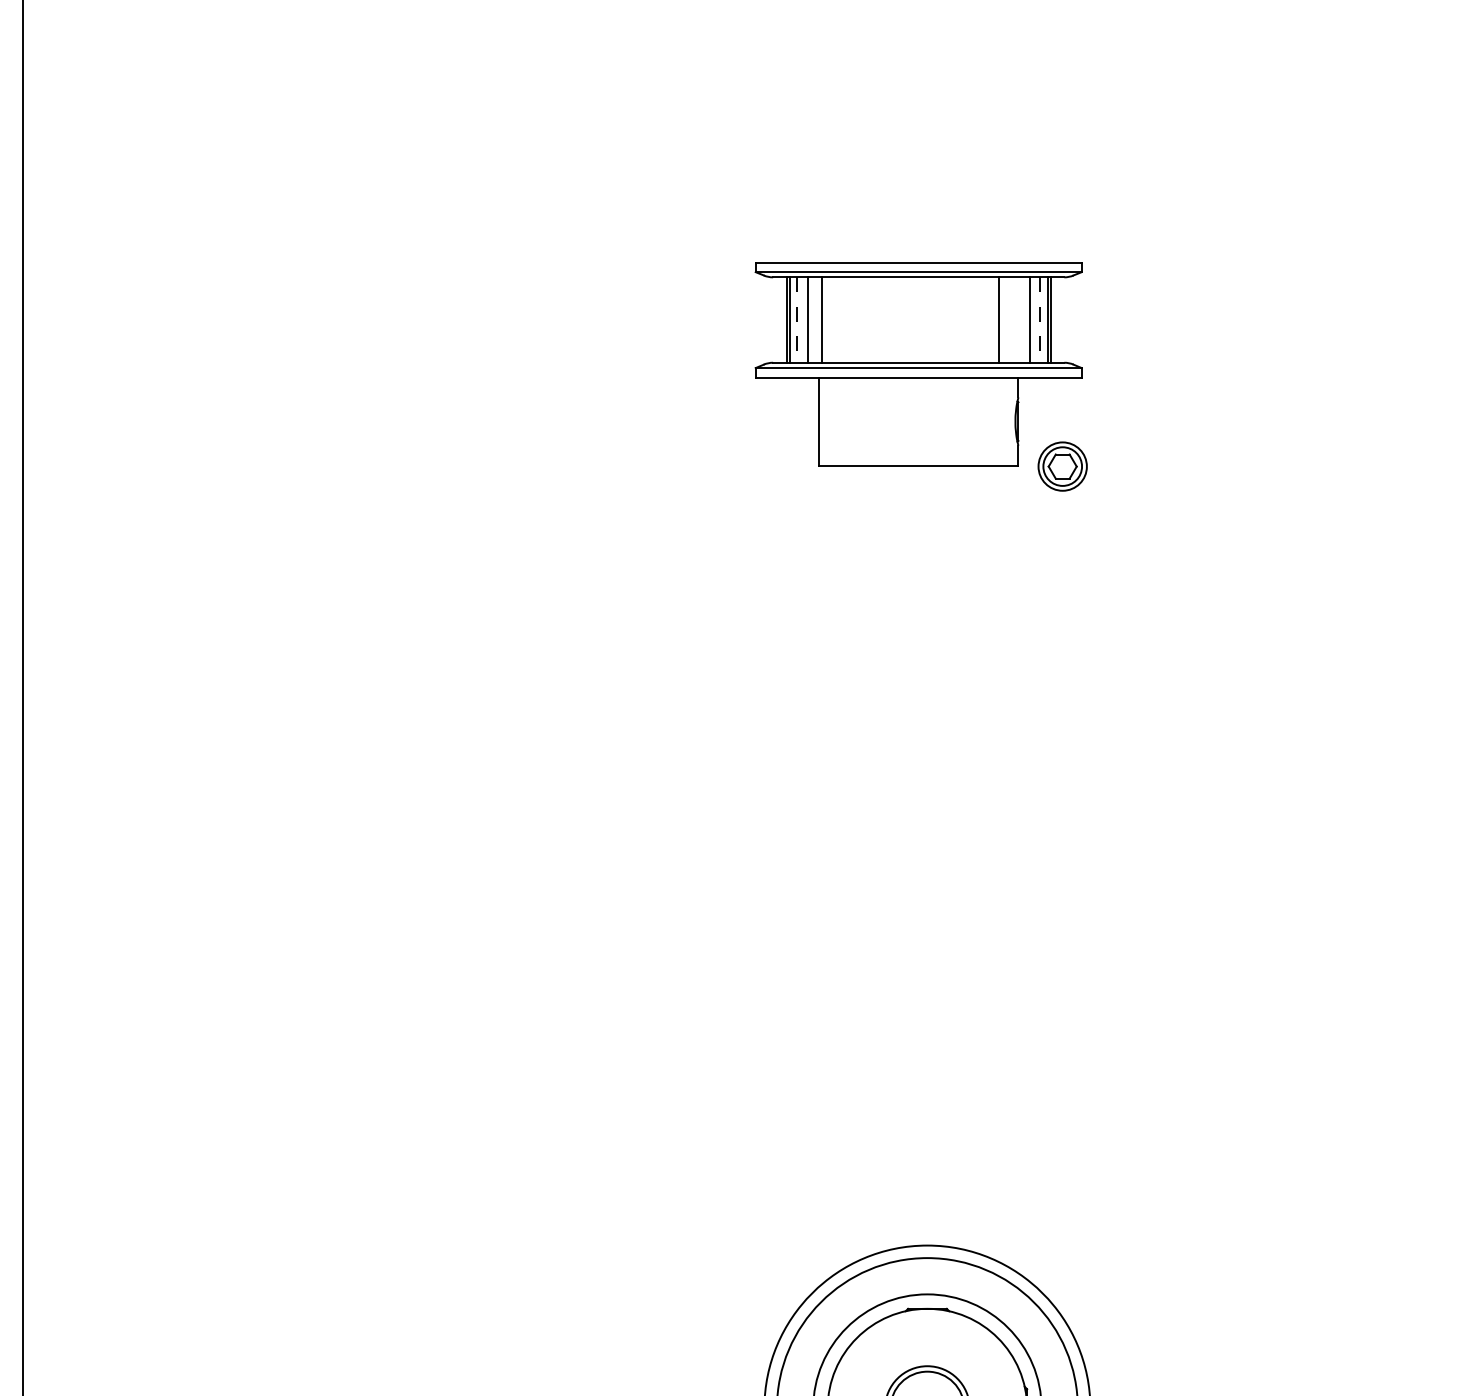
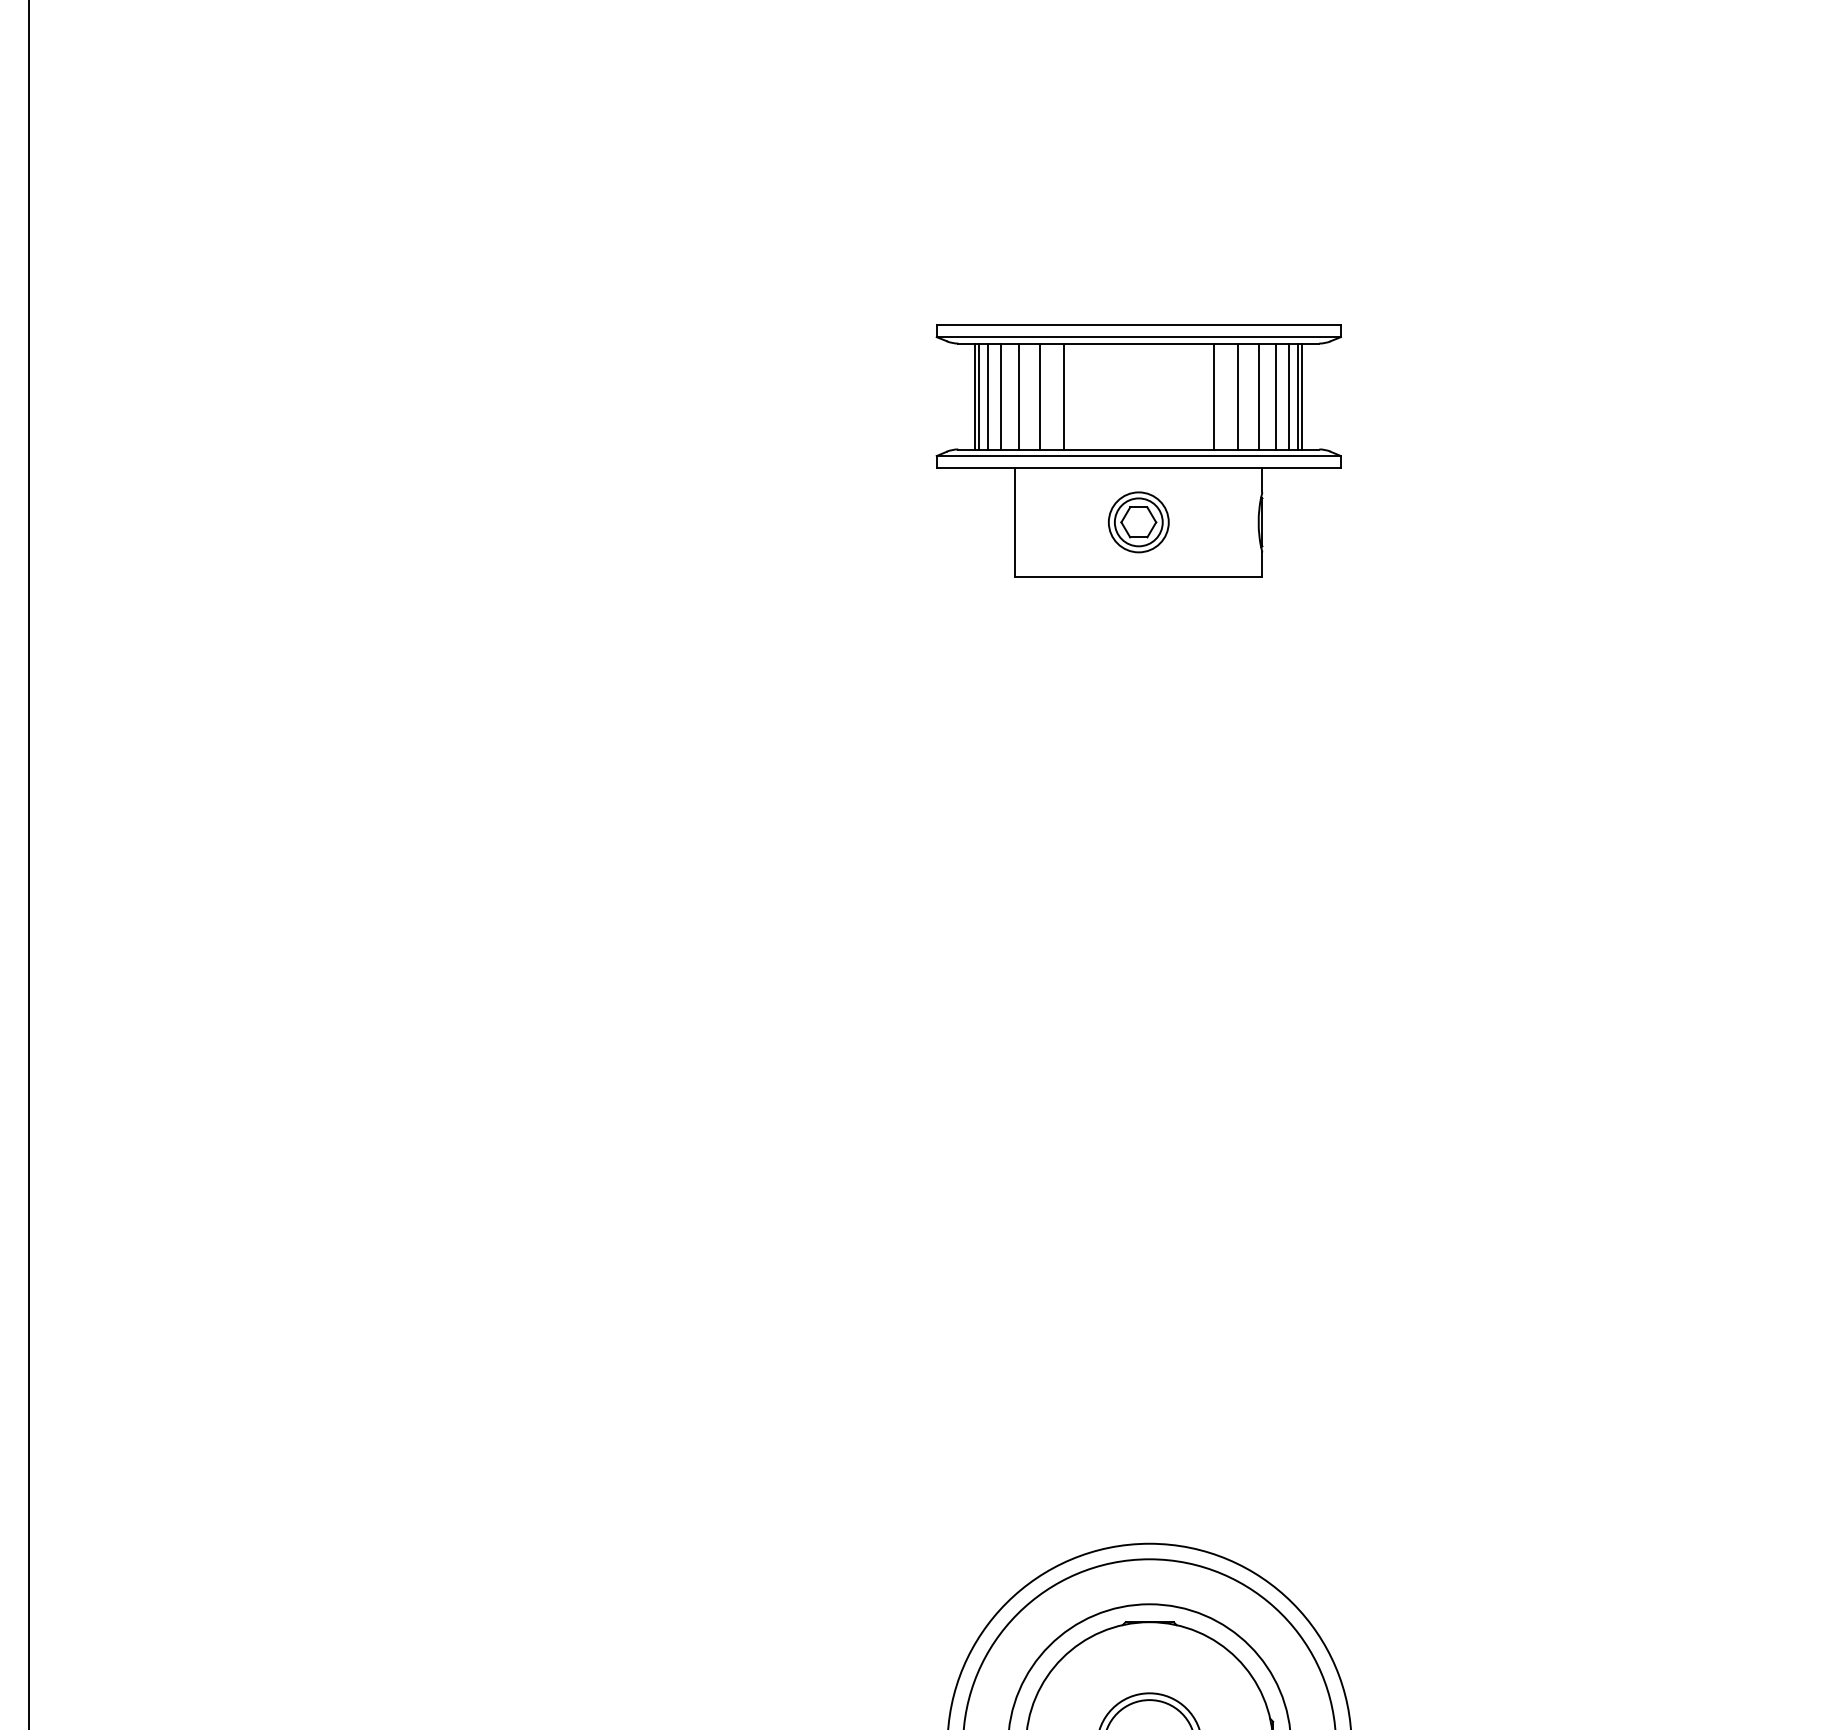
line: (838, 319) -> (1039, 395), added
line: (858, 319) -> (1064, 395), added
line: (979, 319) -> (1214, 395), added
line: (1015, 319) -> (1258, 395), added
line: (797, 320) -> (988, 397), dashed -> solid
line: (1040, 320) -> (1289, 397), dashed -> solid
part: (1062, 466) -> (1138, 522), moved

